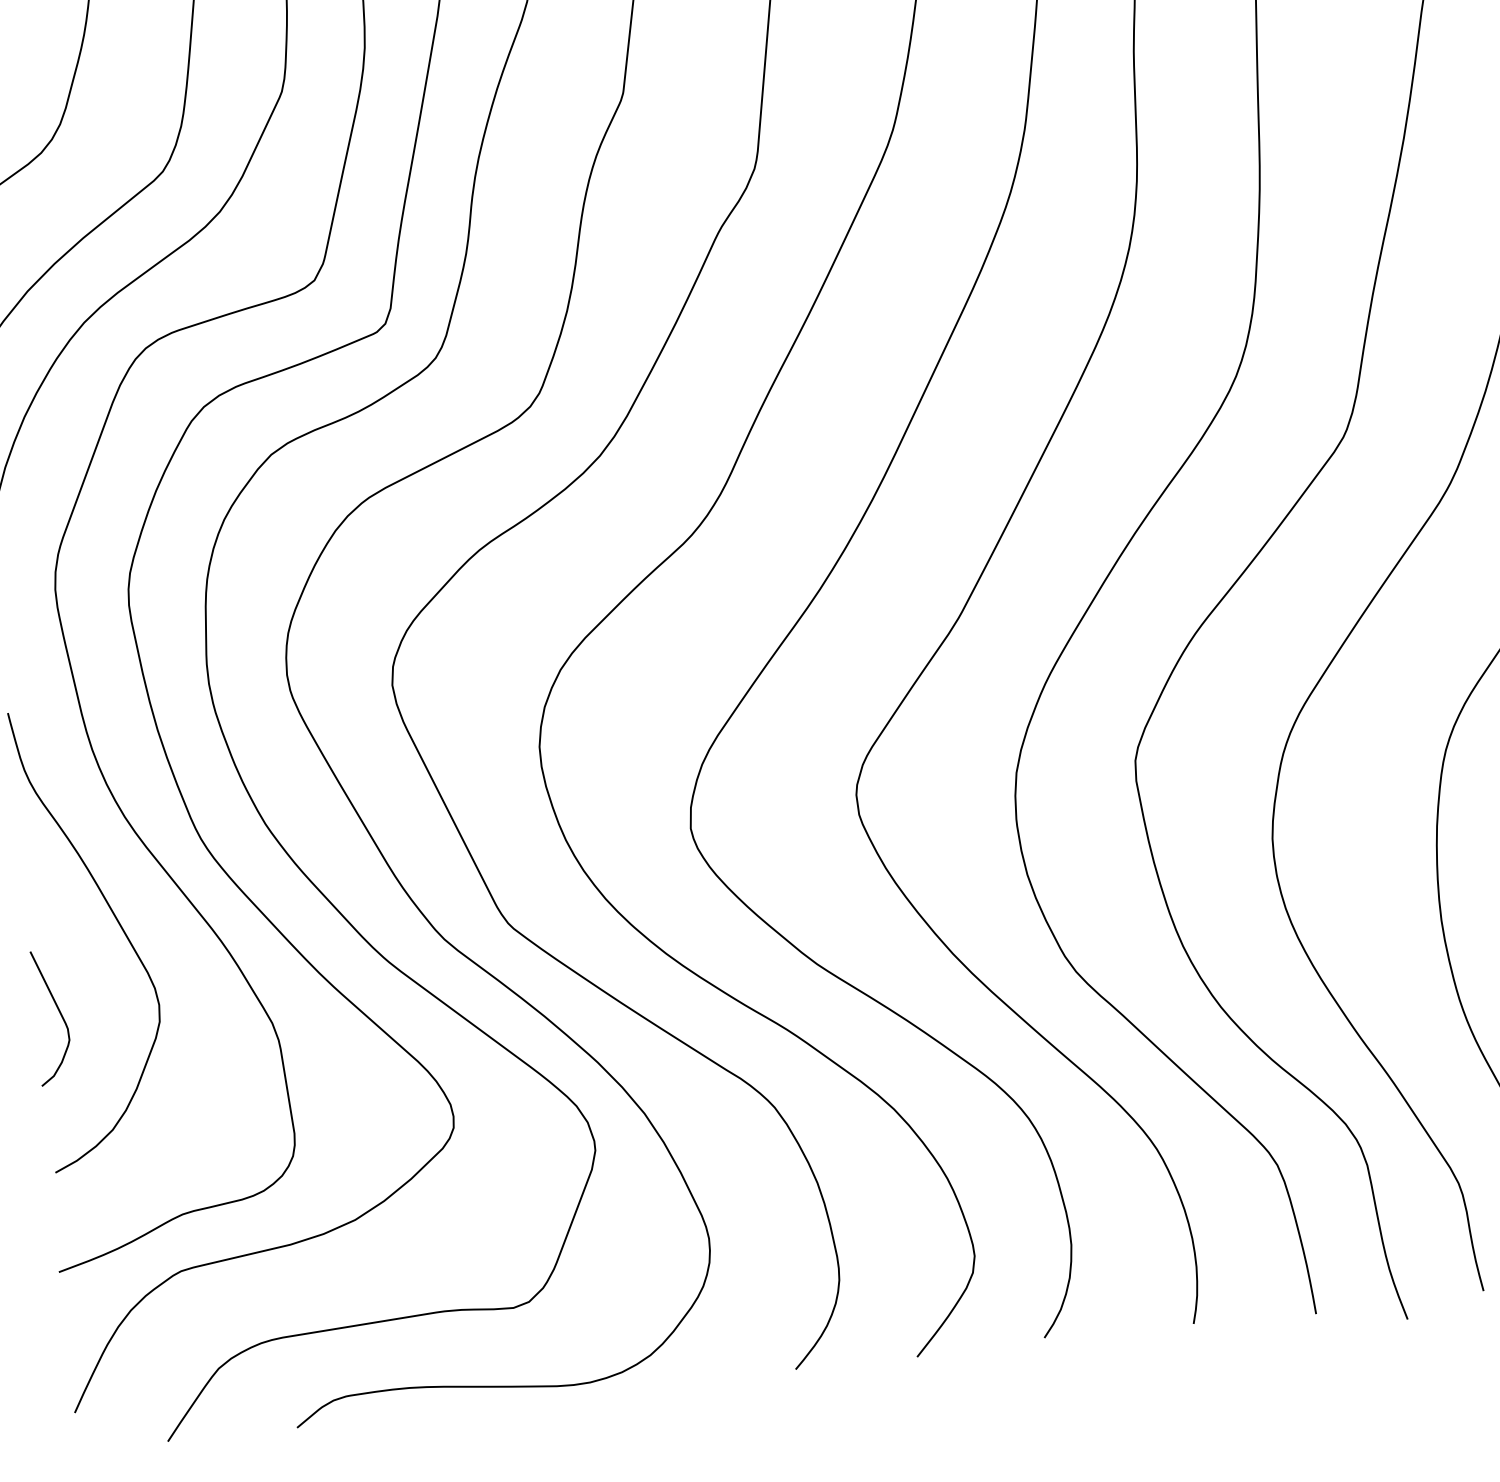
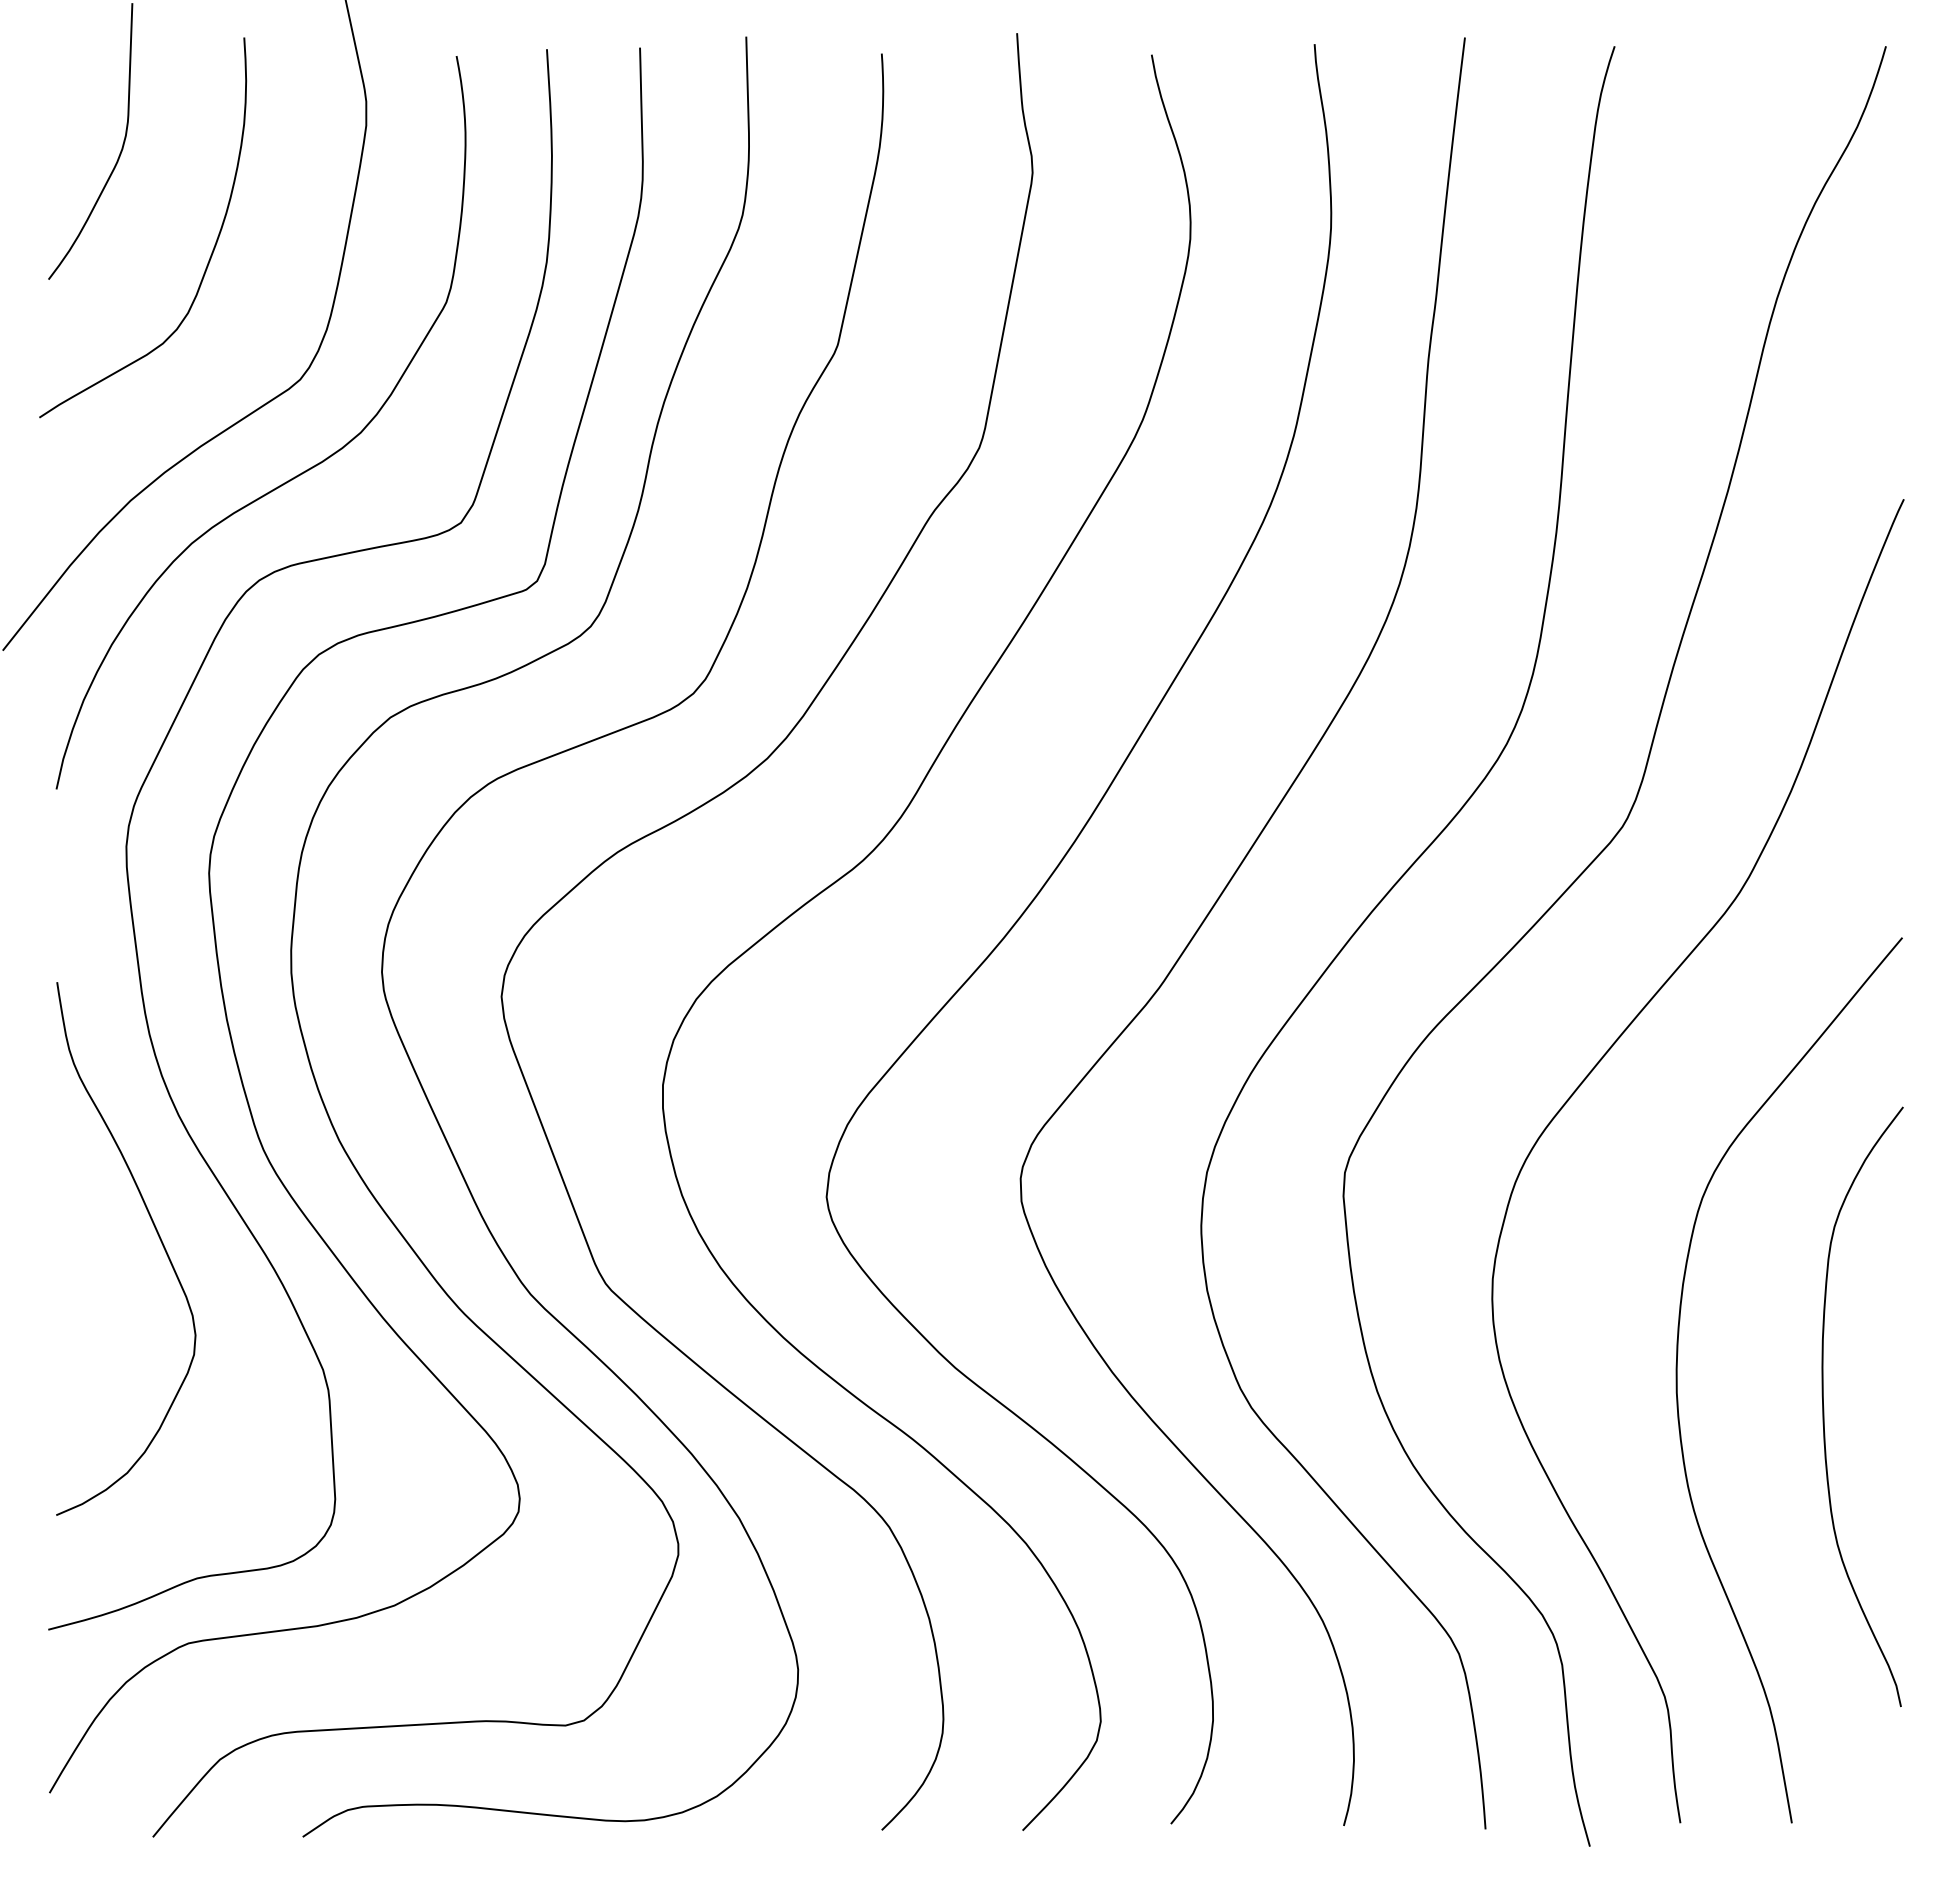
curve: (59, 1013) -> (80, 1333), removed

